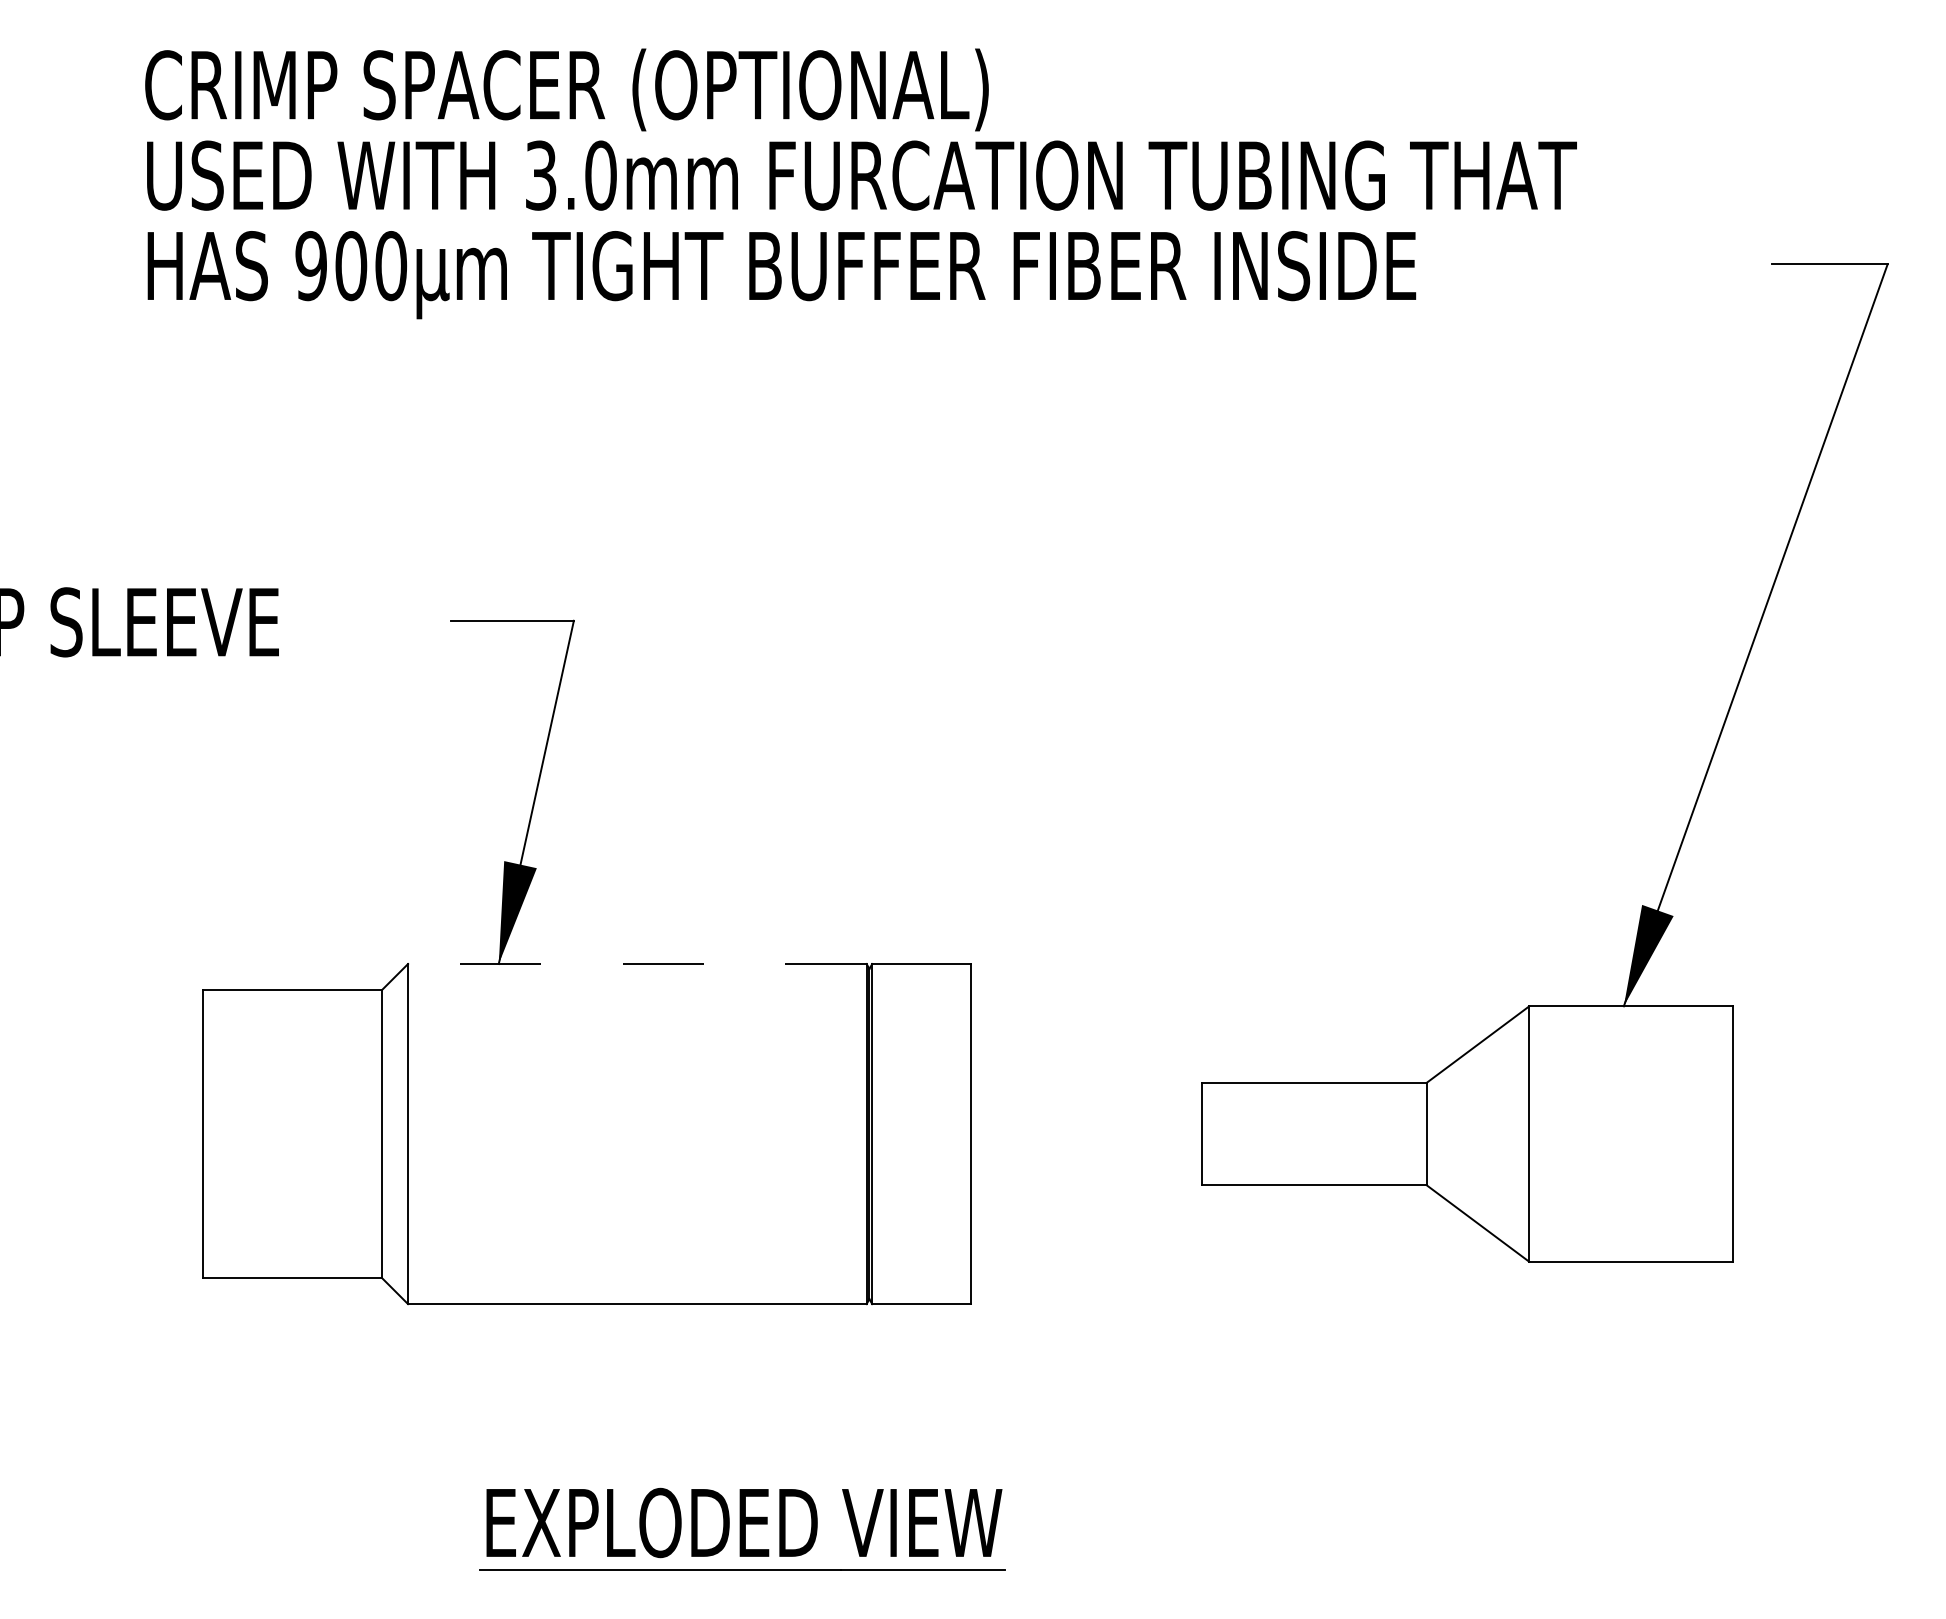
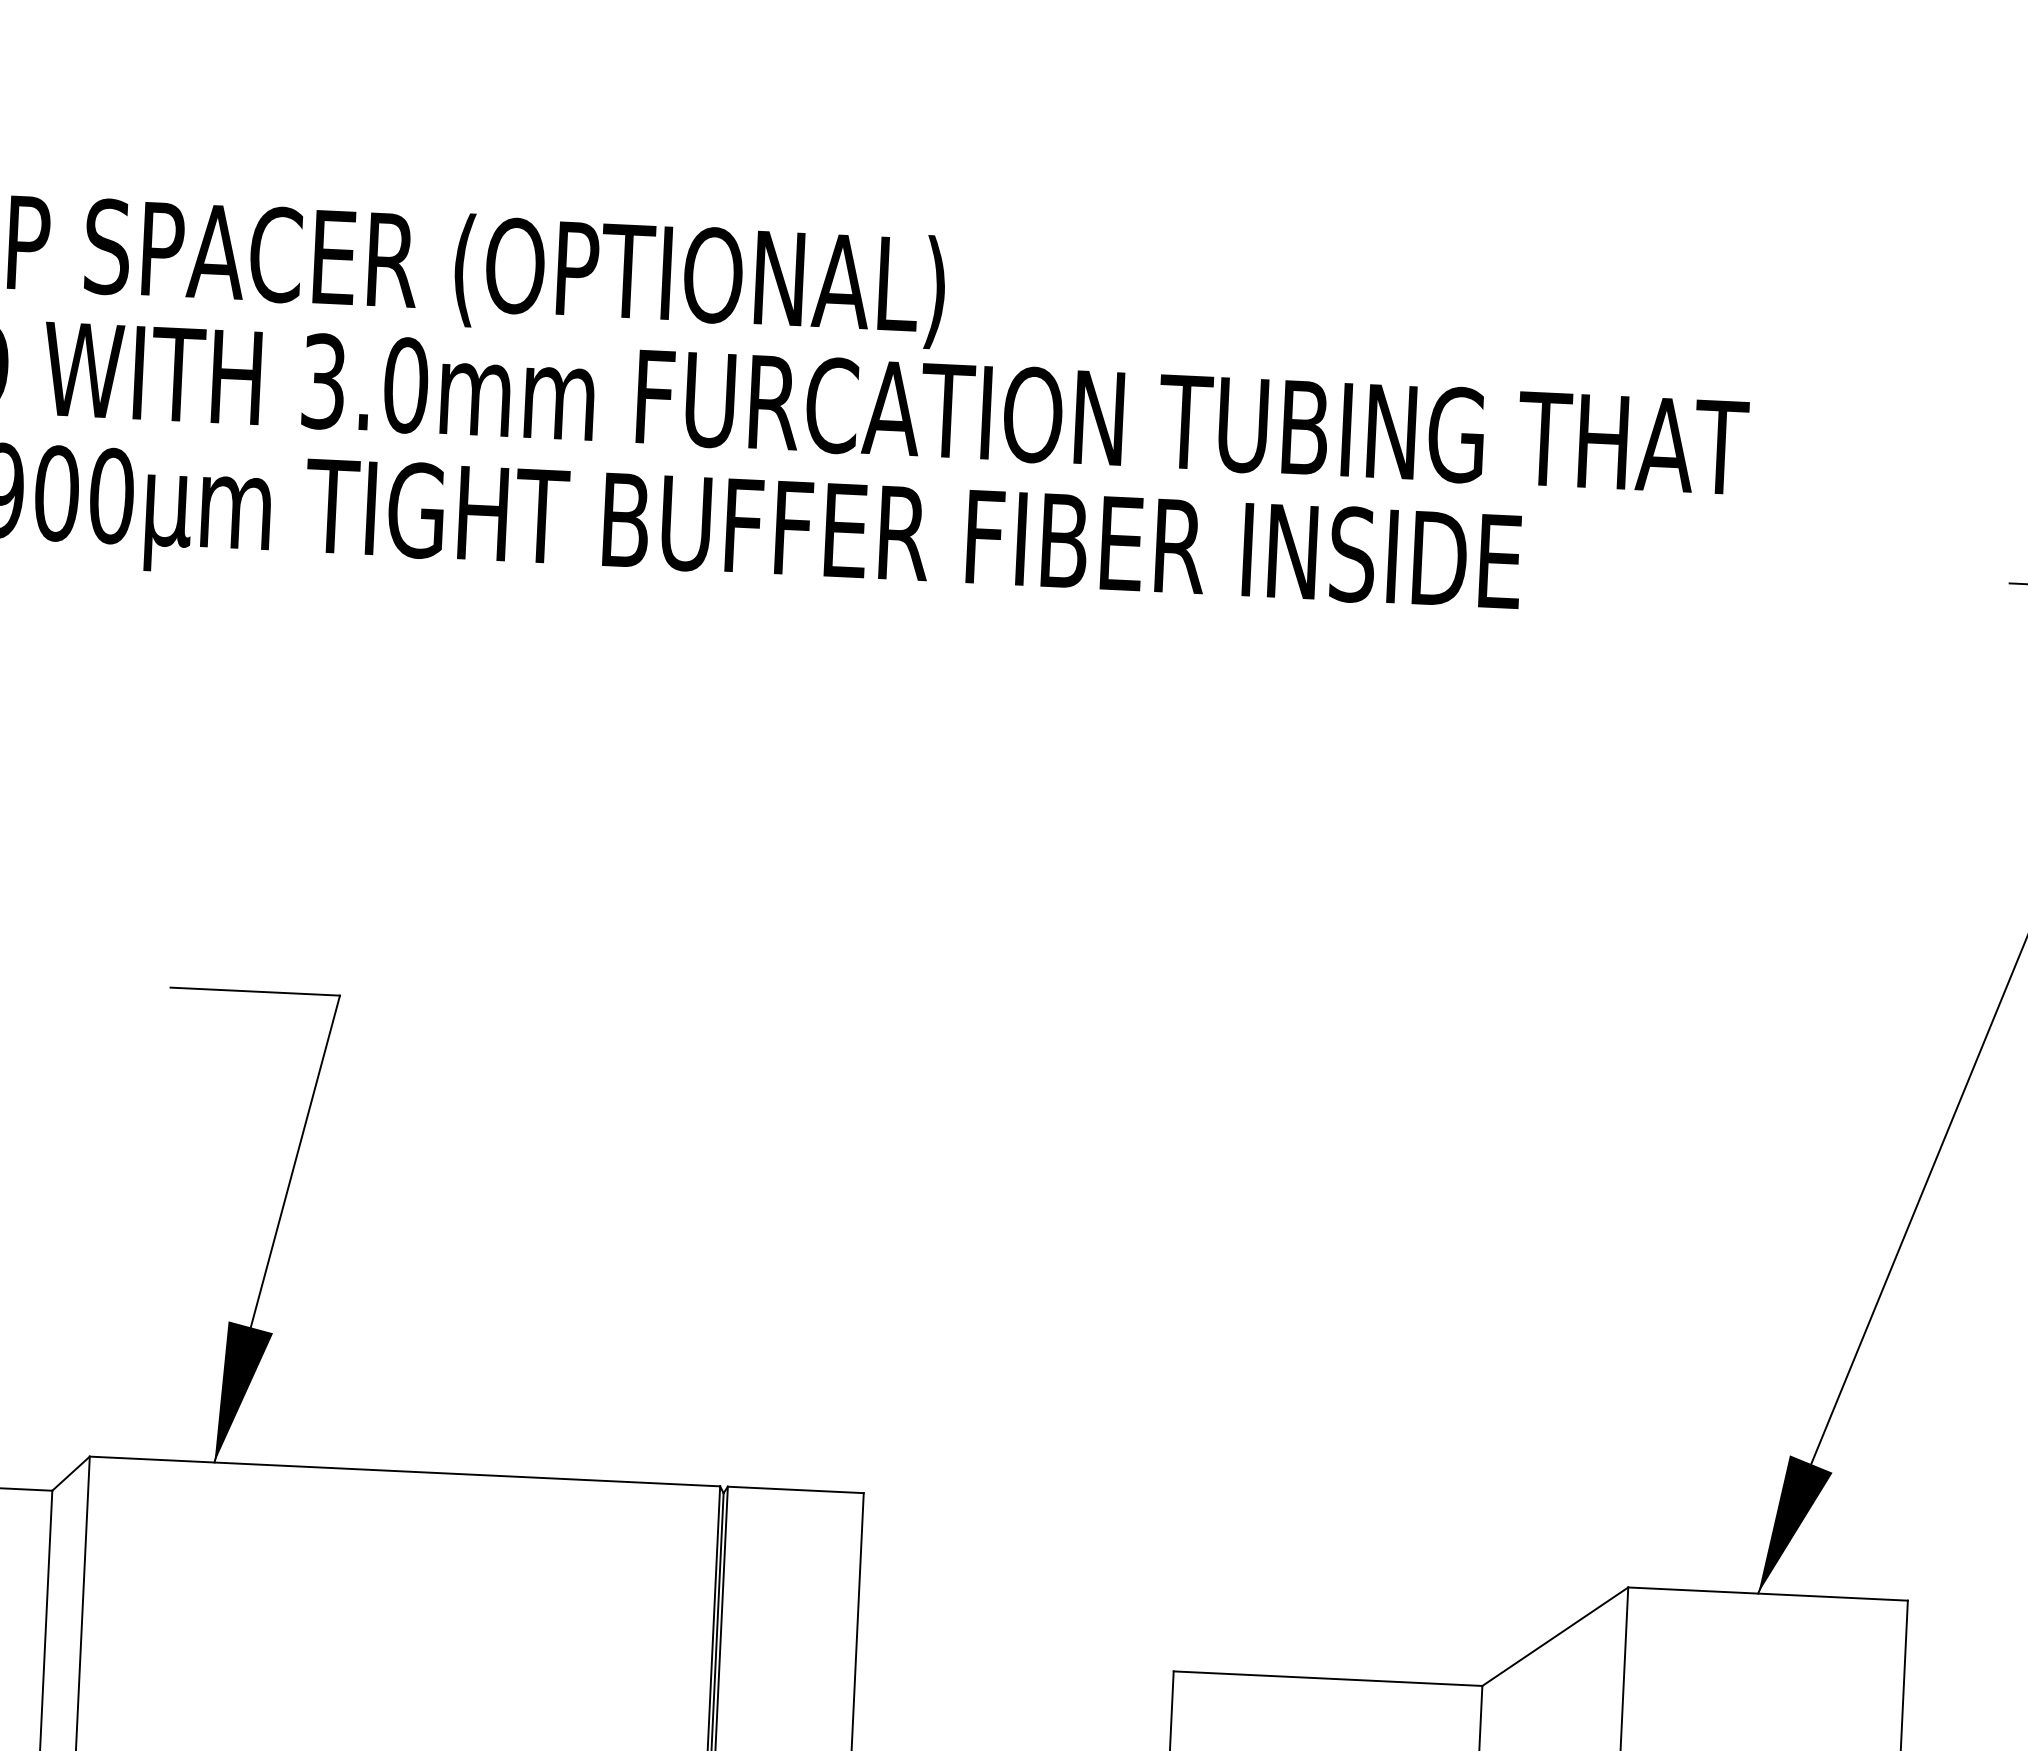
line: (636, 964) -> (403, 1472), dashed -> solid

